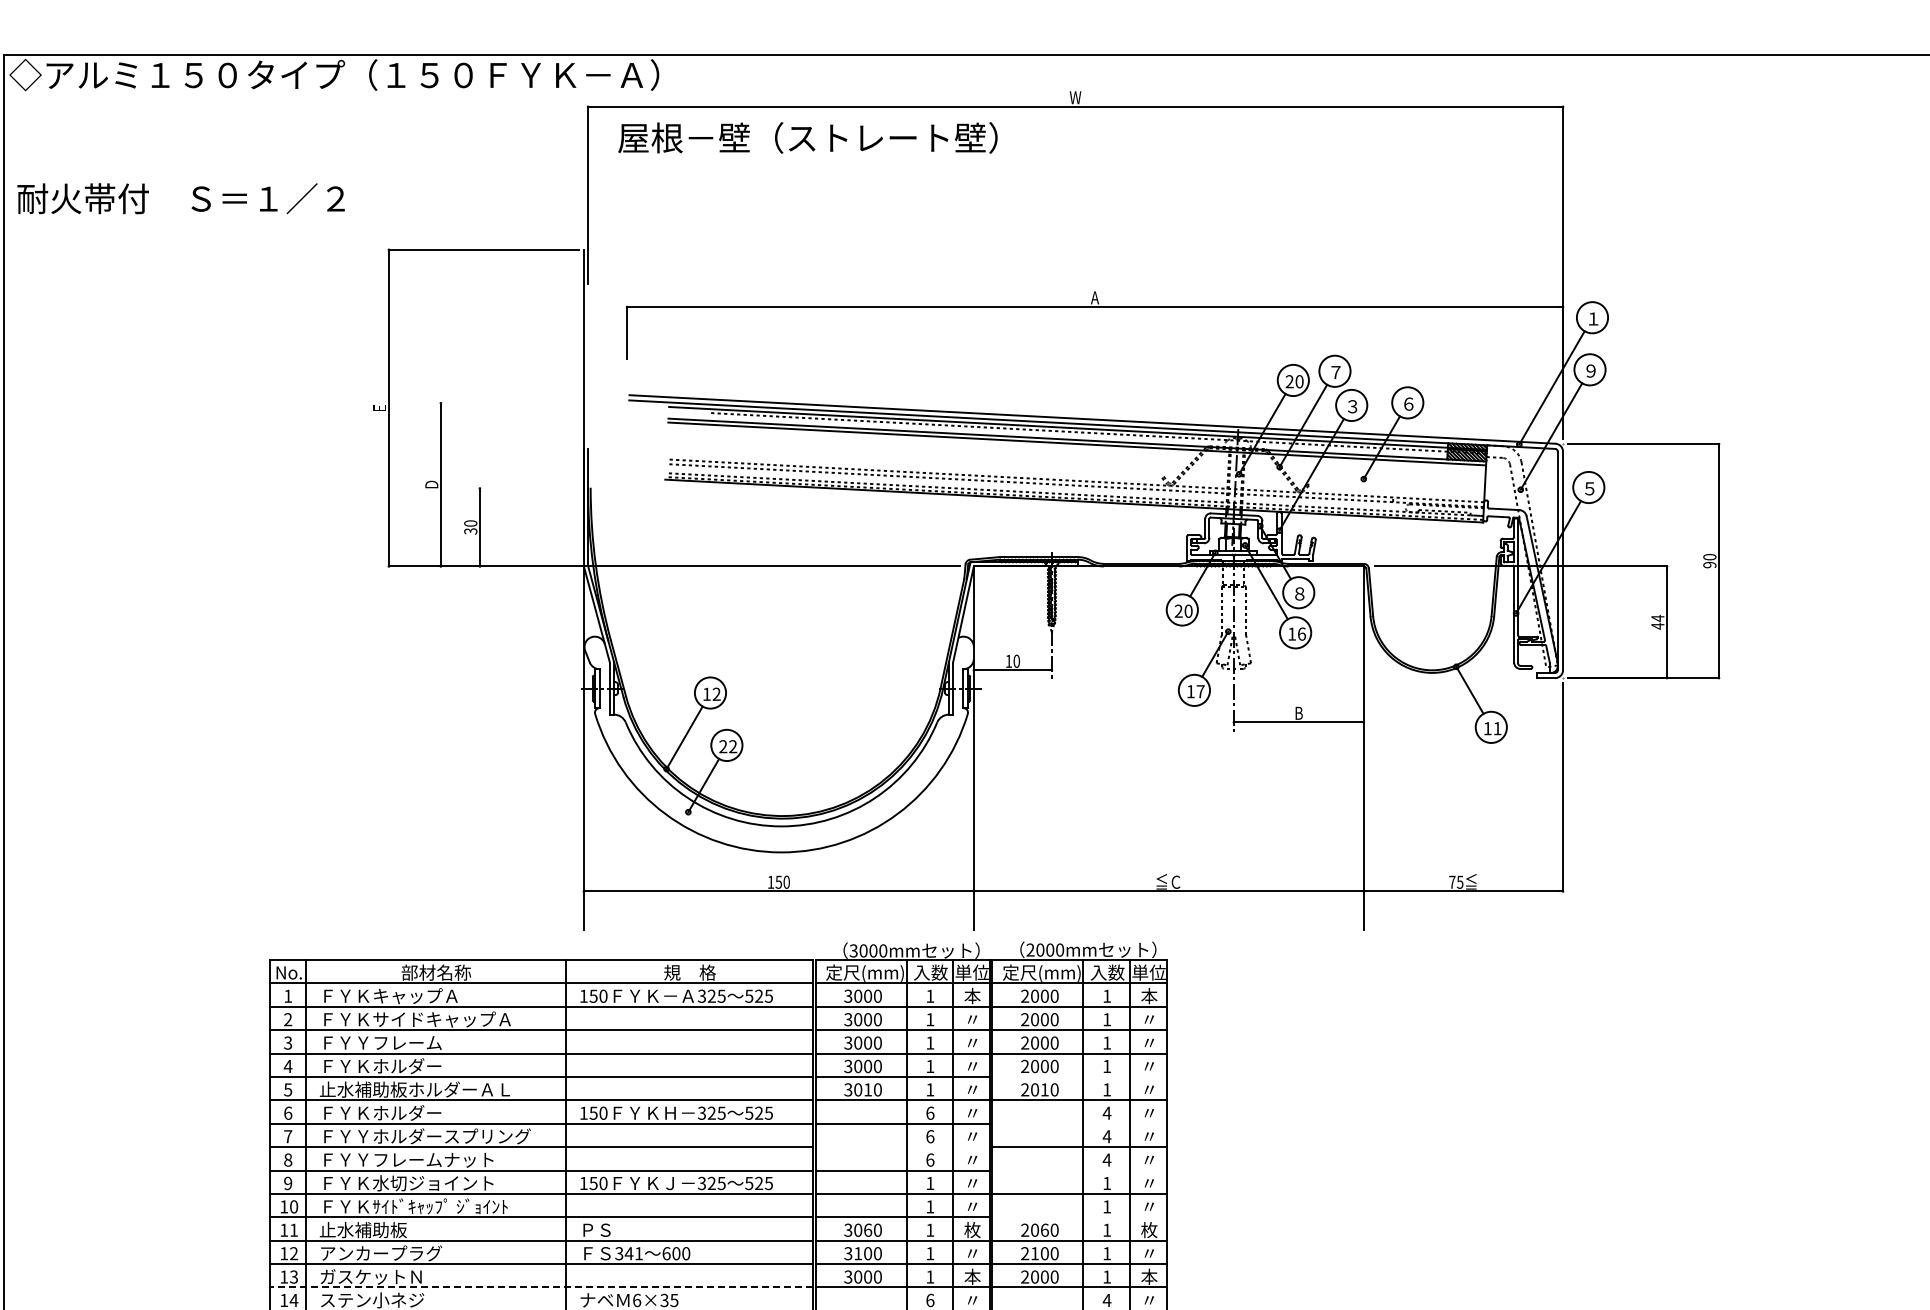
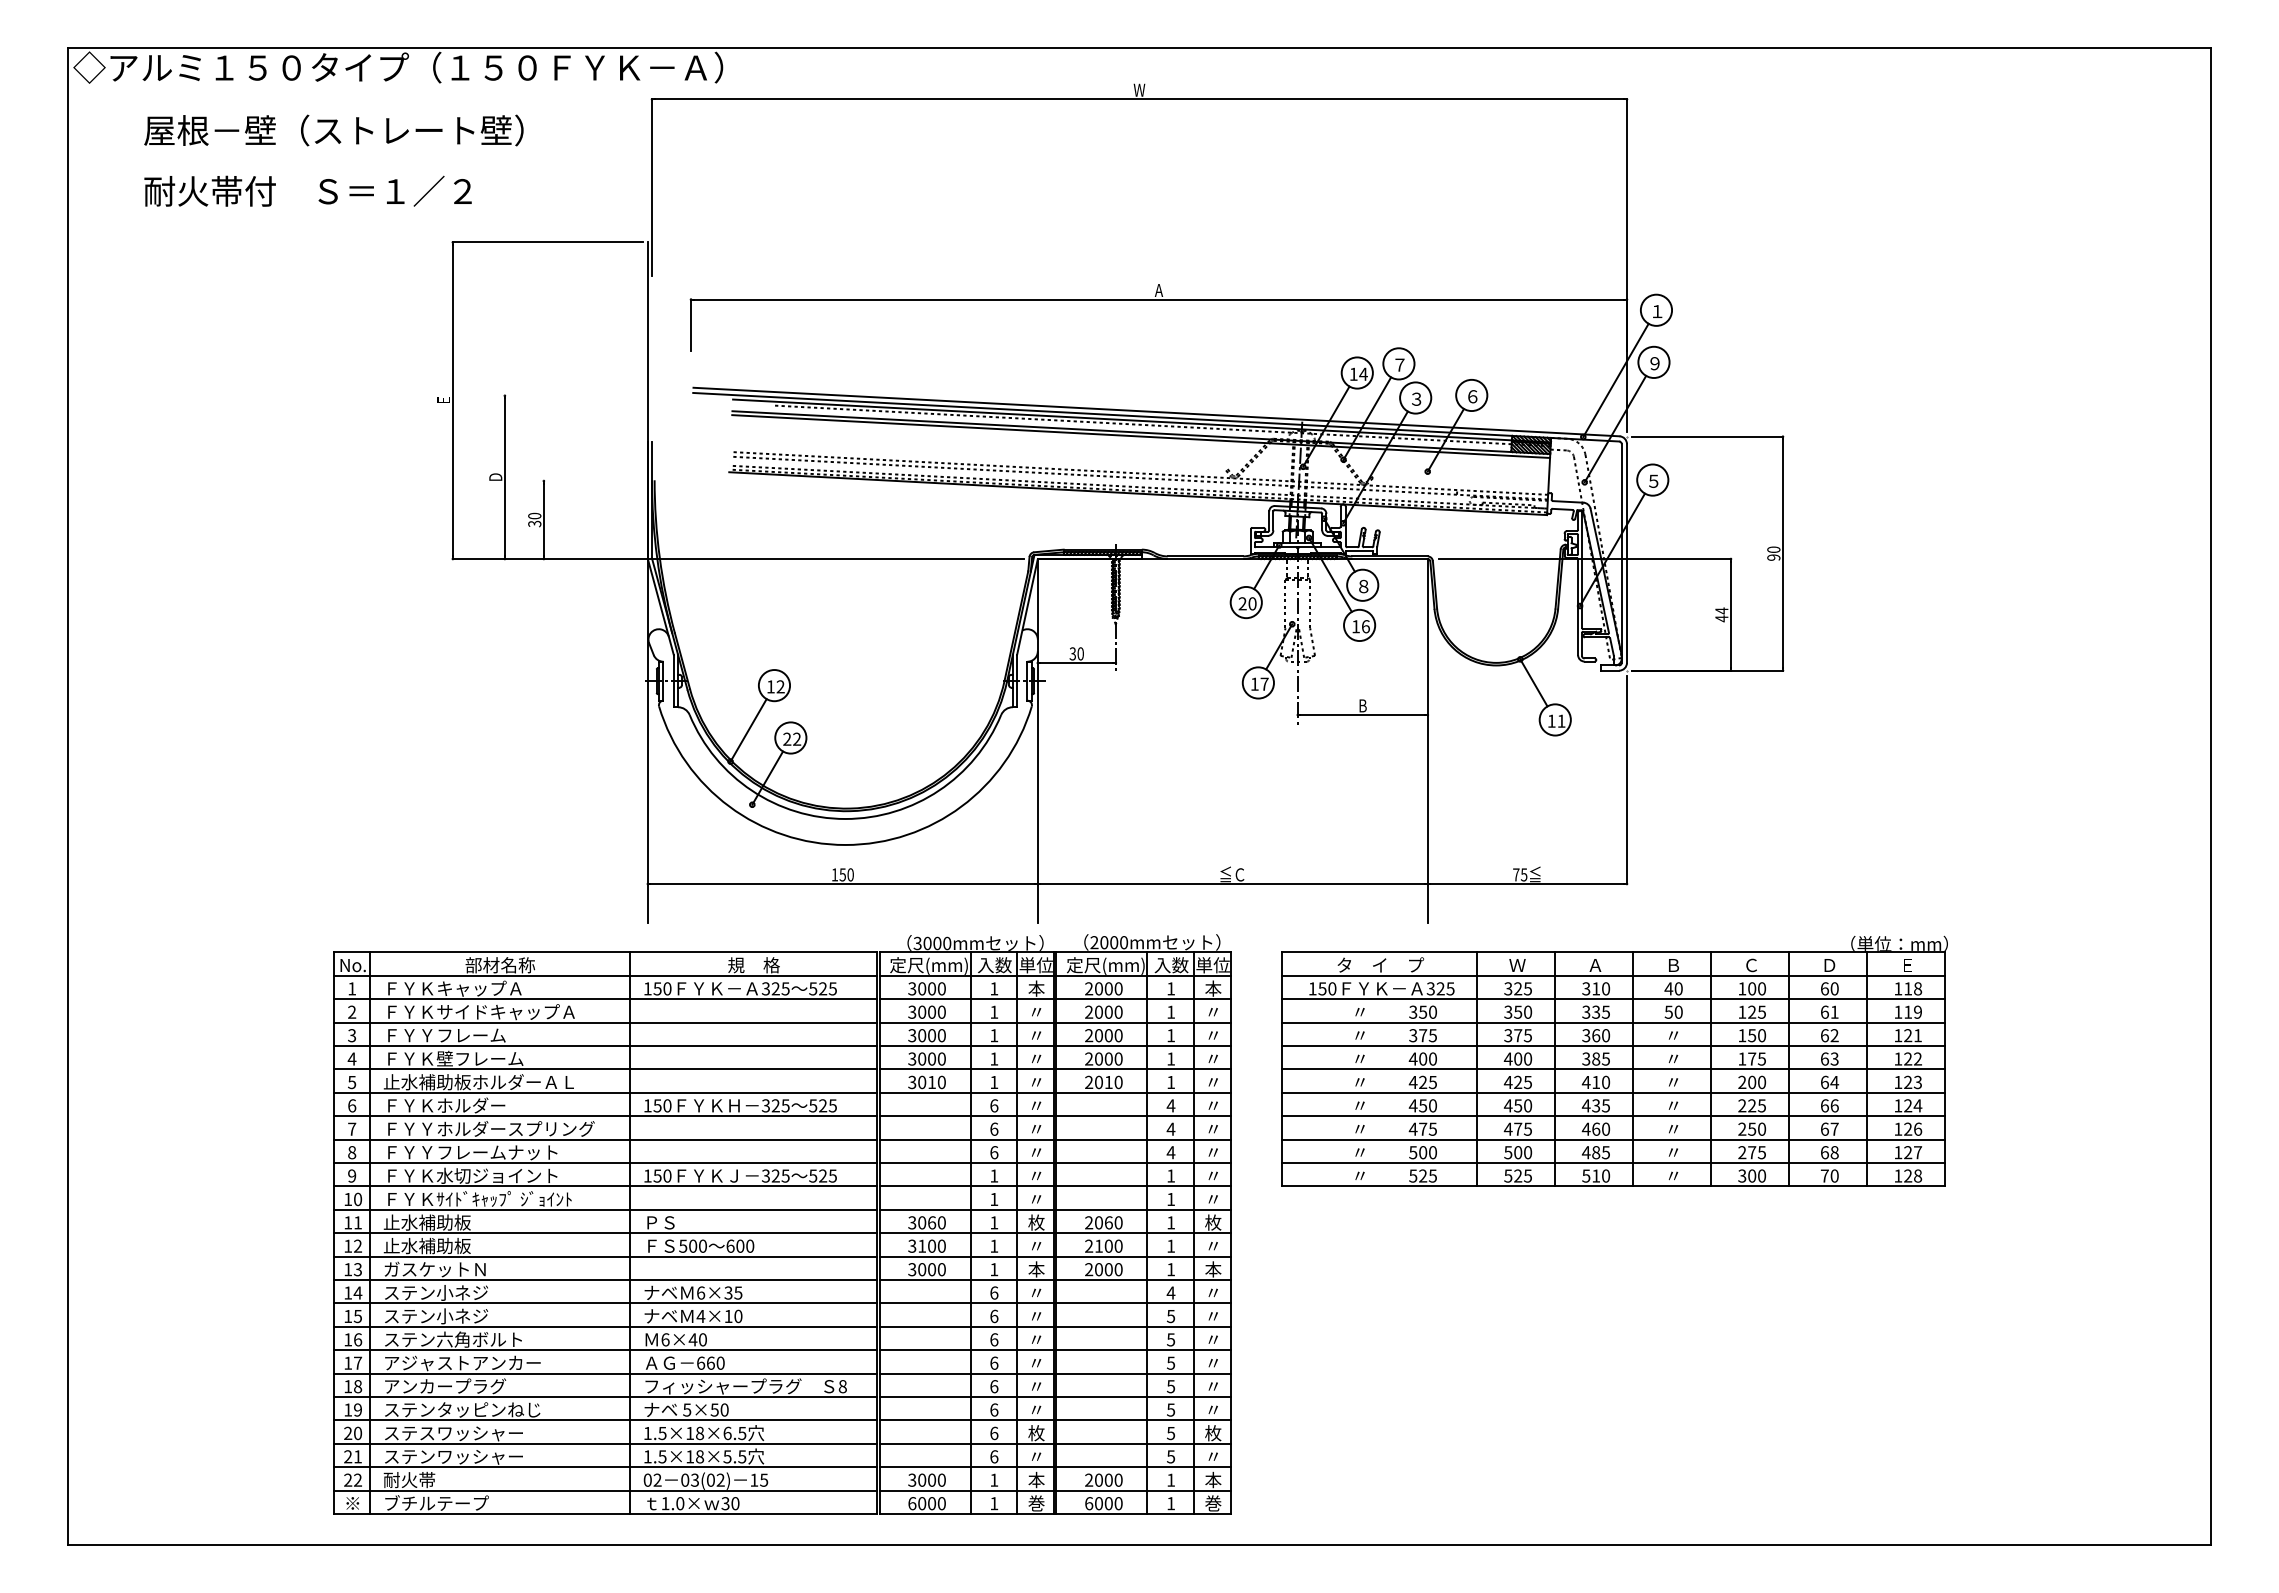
text: (807, 137) -> (333, 130), moved
text: (180, 197) -> (307, 190), moved
text: (1294, 380) -> (1358, 373), 20 -> 14
text: (1008, 660) -> (1072, 653), 10 -> 30
text: (415, 1065) -> (479, 1058), ＦＹＫホルダー -> ＦＹＫ壁フレーム
part: (1550, 1067) -> (1614, 1060), added
line: (1079, 1076) -> (1143, 1069), added
line: (1079, 1123) -> (1143, 1116), added
line: (902, 1146) -> (966, 1139), added
line: (1079, 1170) -> (1143, 1163), added
line: (1079, 1216) -> (1143, 1209), added
text: (380, 1252) -> (444, 1245), アンカープラグ -> 止水補助板
text: (628, 1252) -> (692, 1245), 341 -> 500
line: (541, 1287) -> (605, 1280), dashed -> solid

